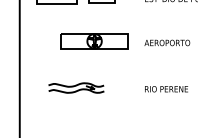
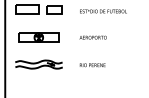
part: (94, 40) -> (38, 37), moved
part: (75, 87) -> (38, 64), size x1.43

